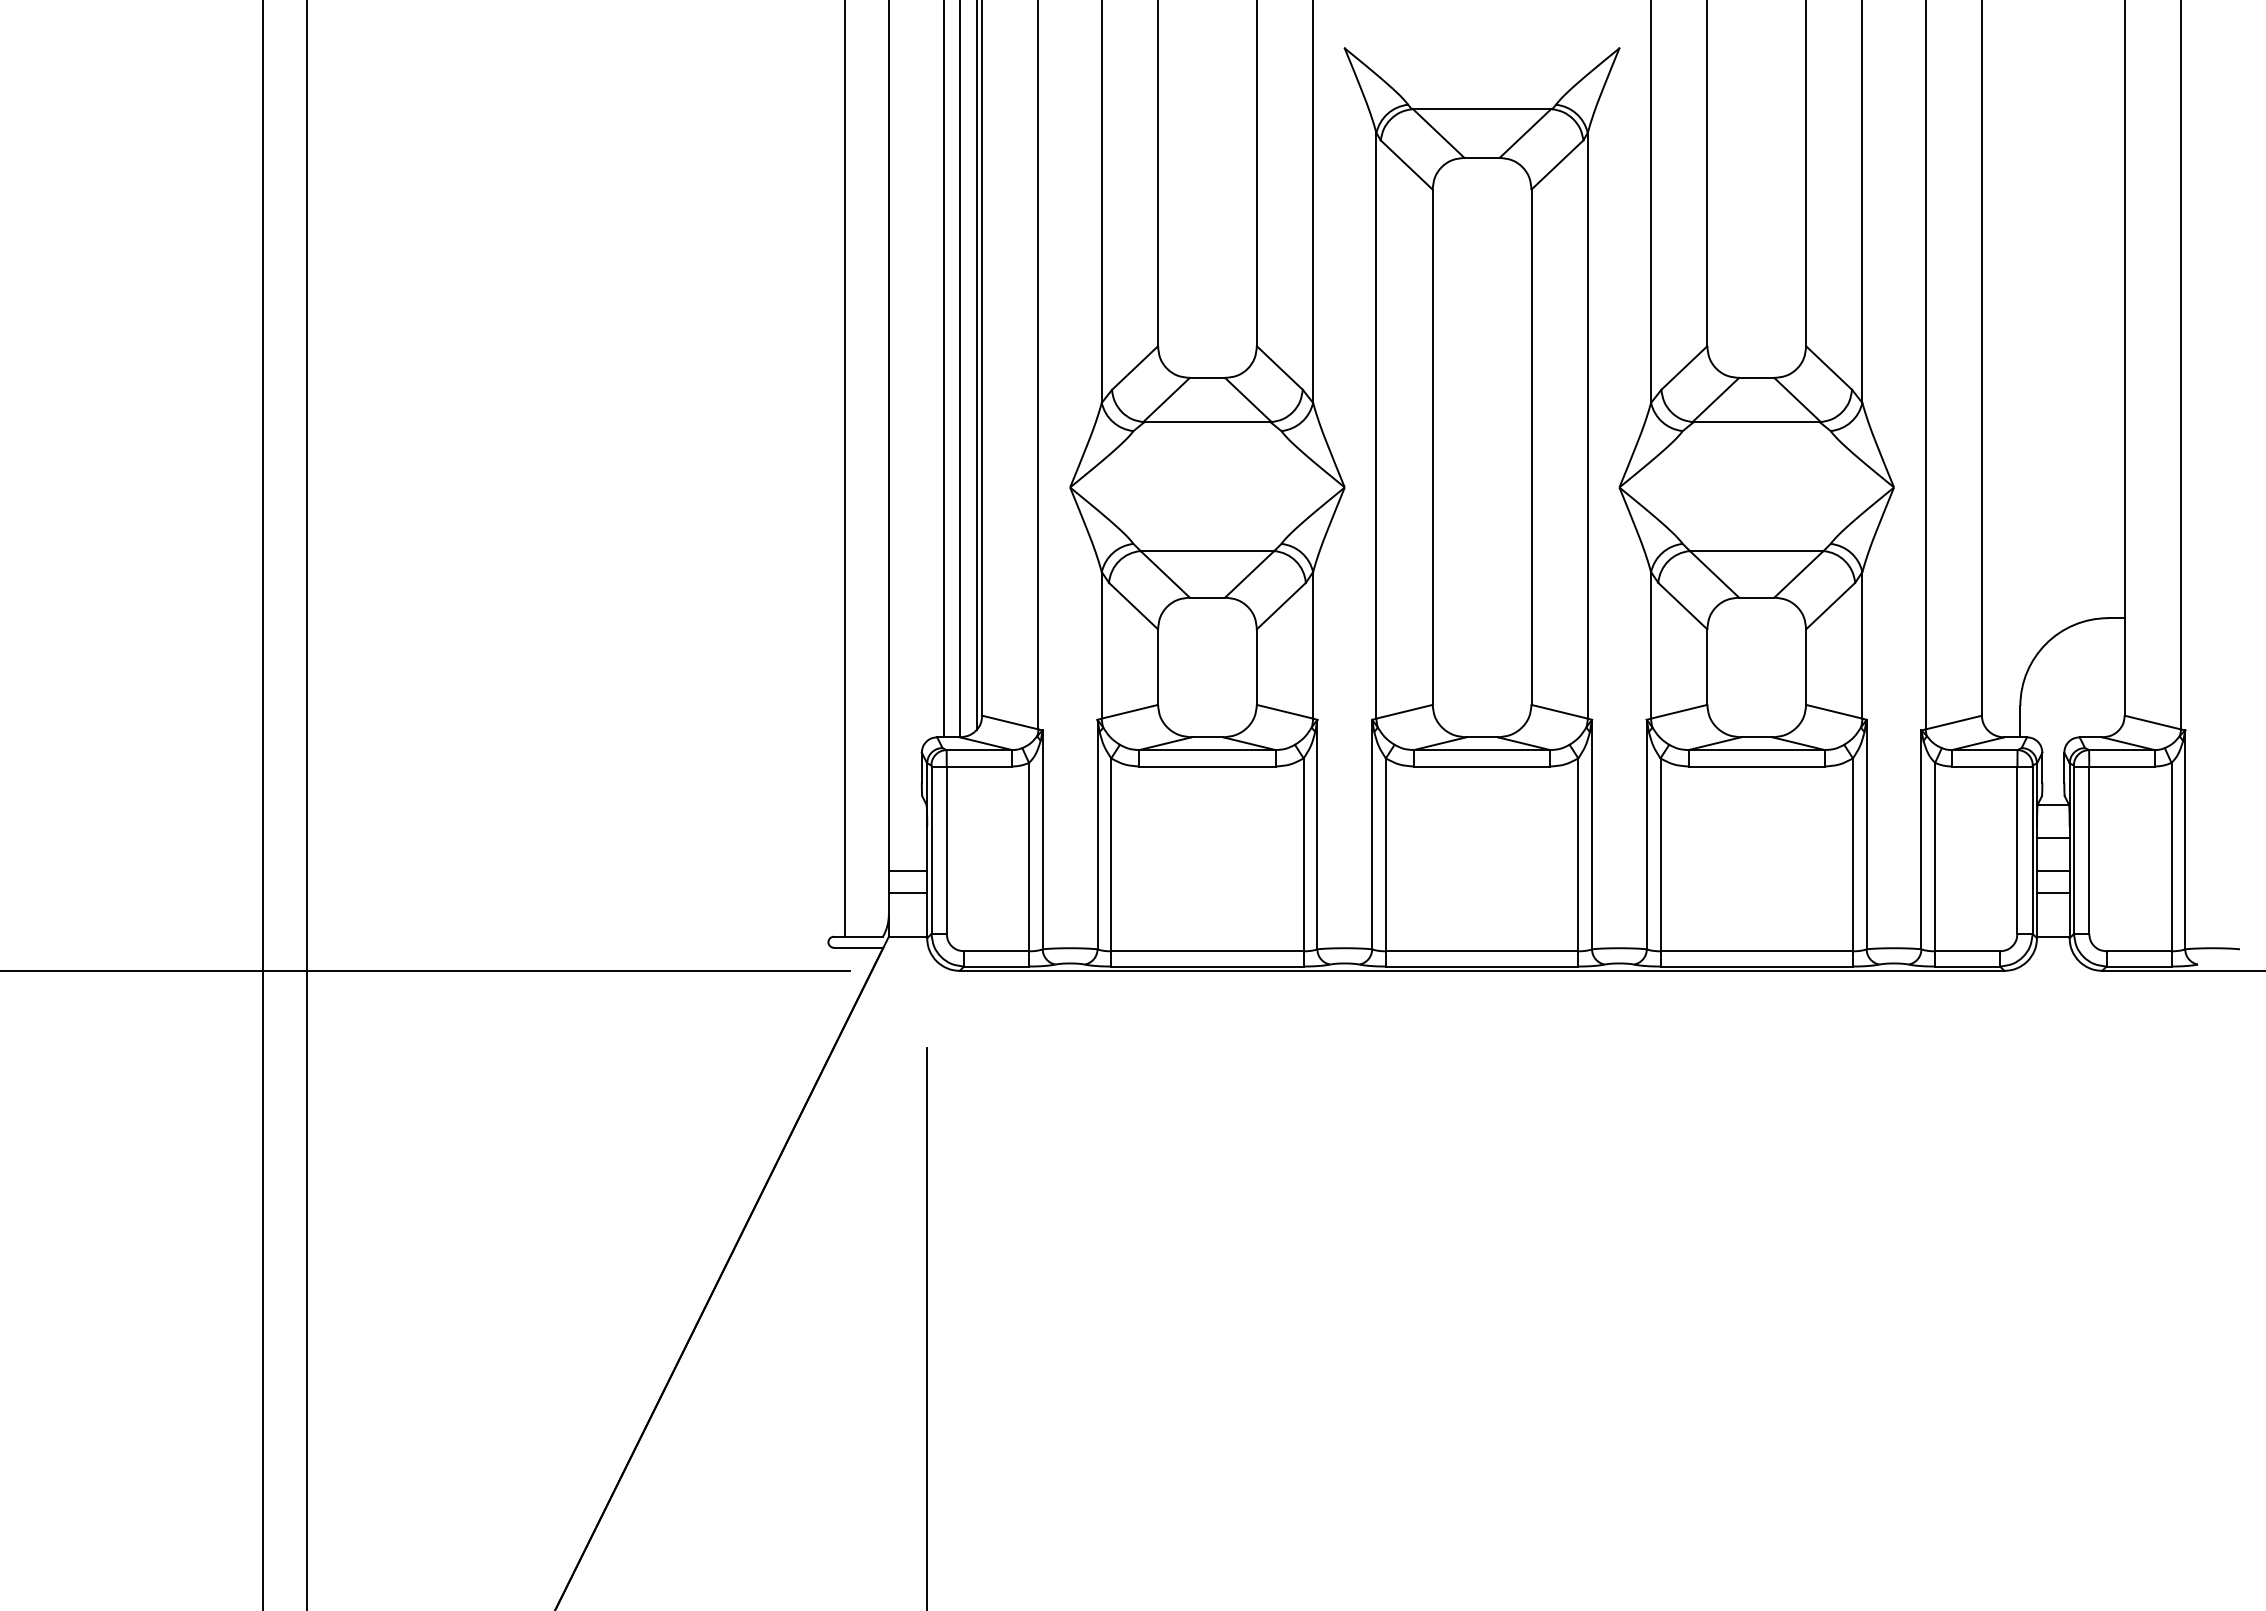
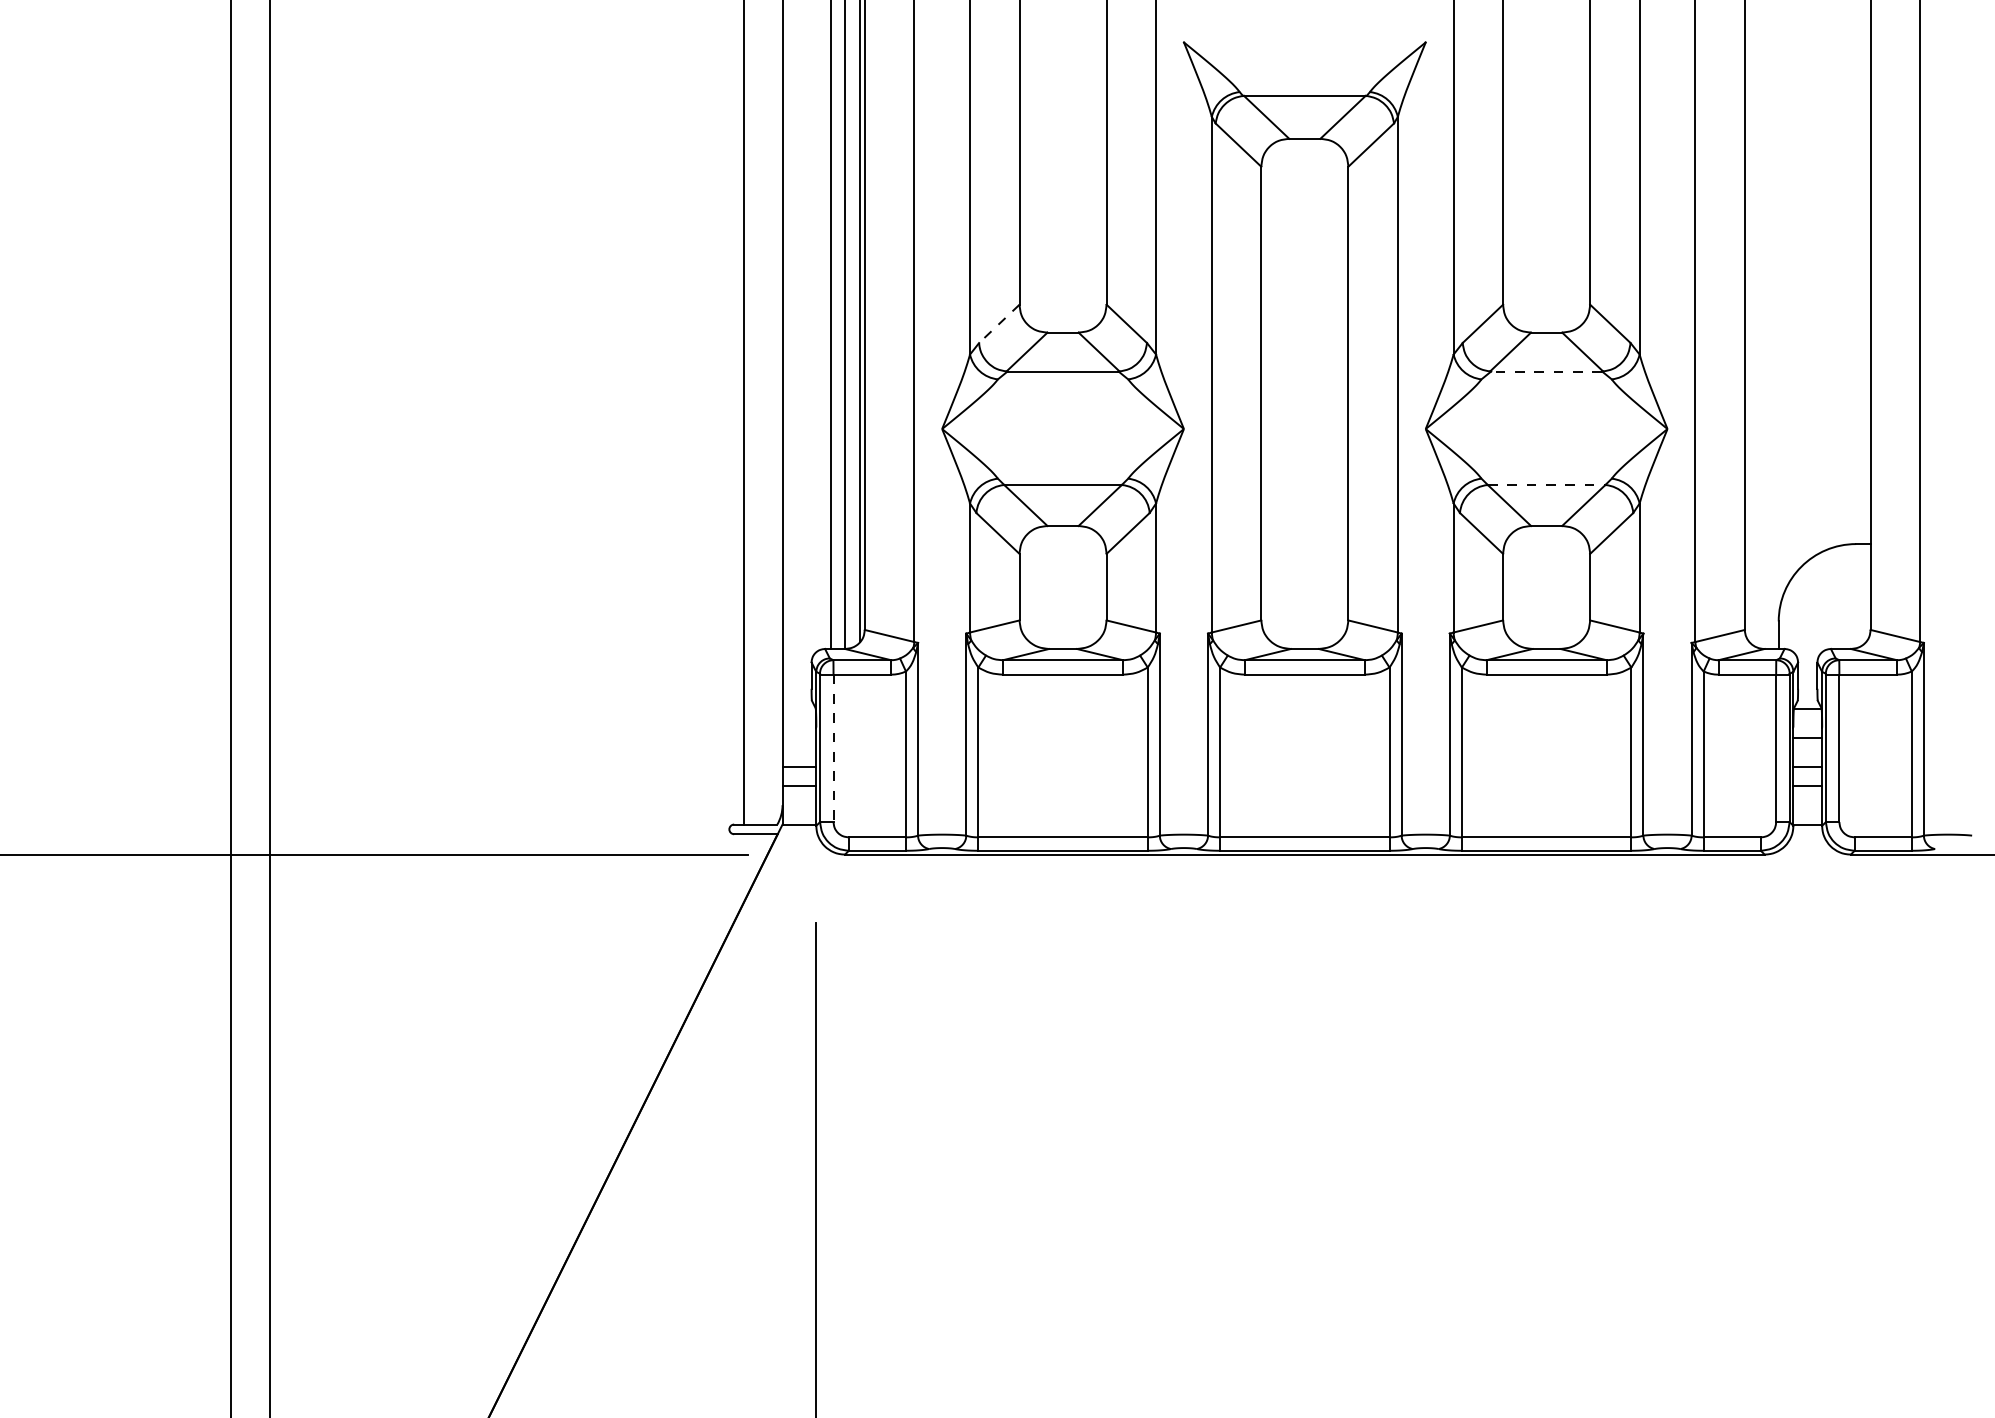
line: (1135, 368) -> (999, 324), solid -> dashed
line: (1756, 422) -> (1546, 371), solid -> dashed
line: (1756, 551) -> (1546, 485), solid -> dashed
line: (946, 850) -> (833, 748), solid -> dashed

